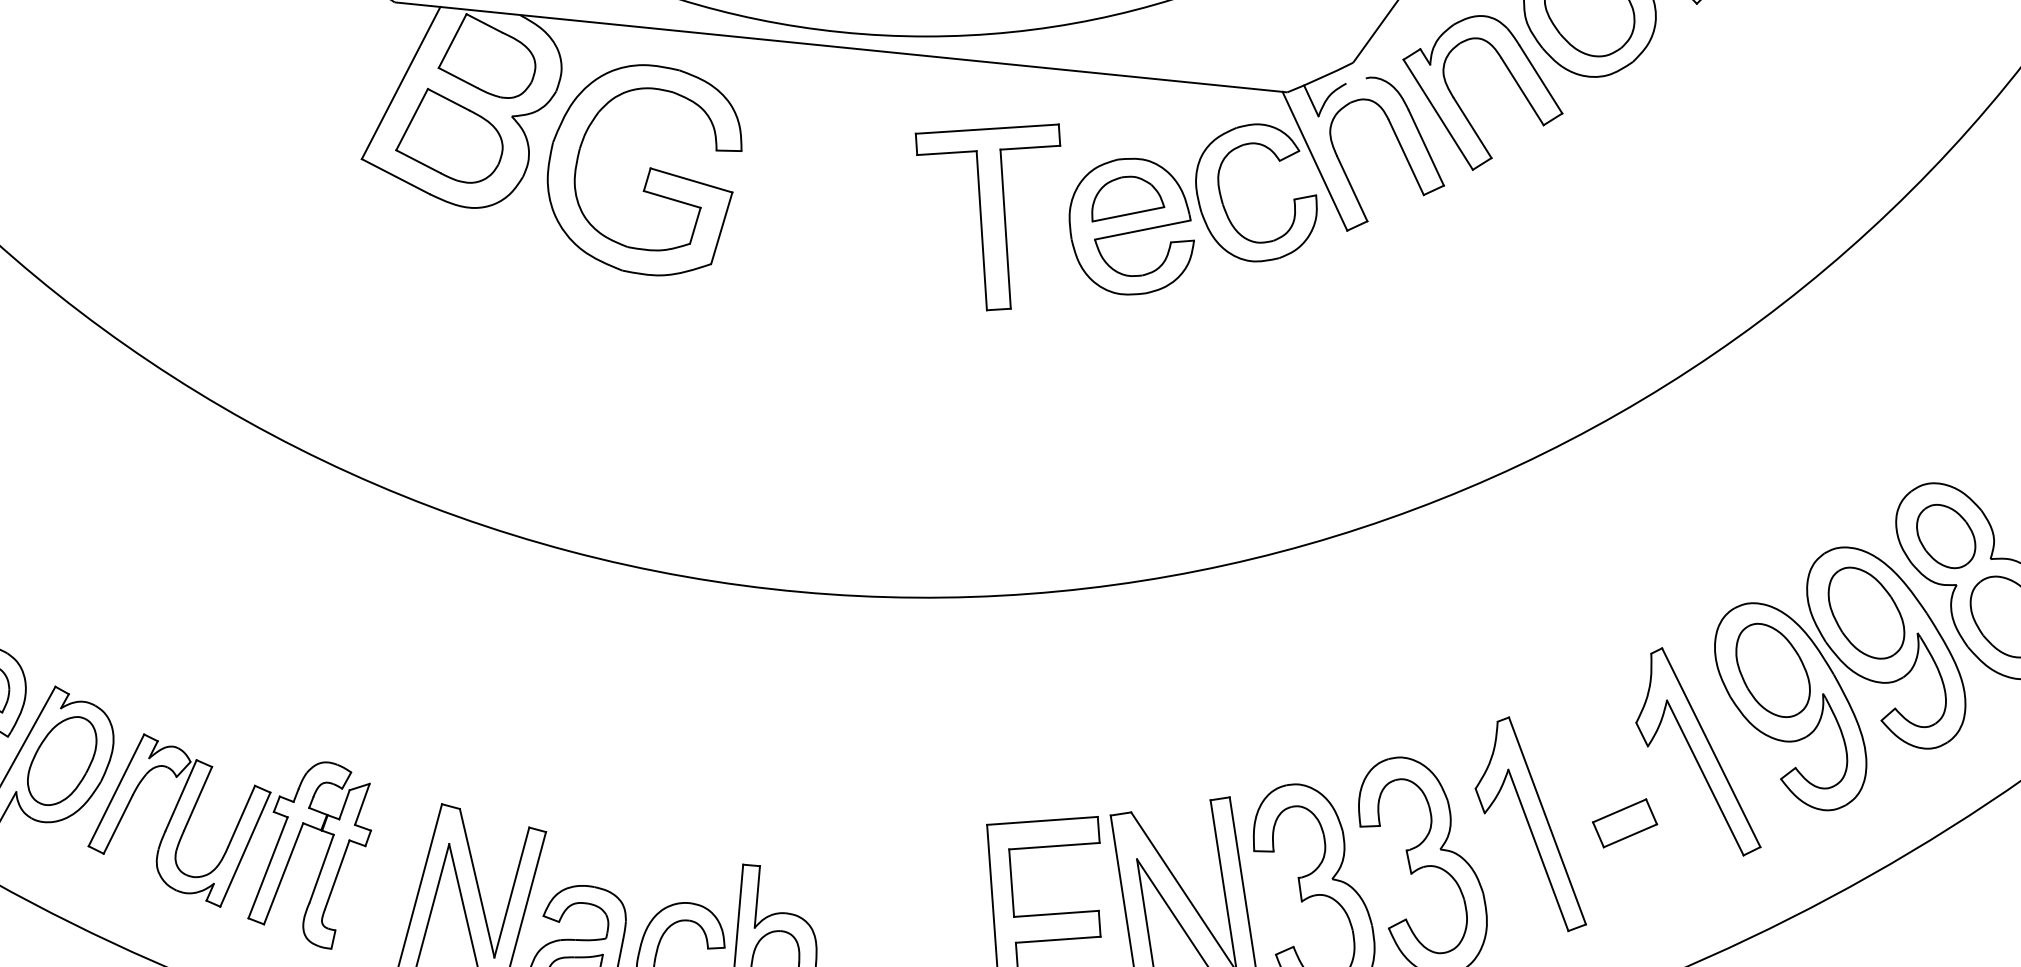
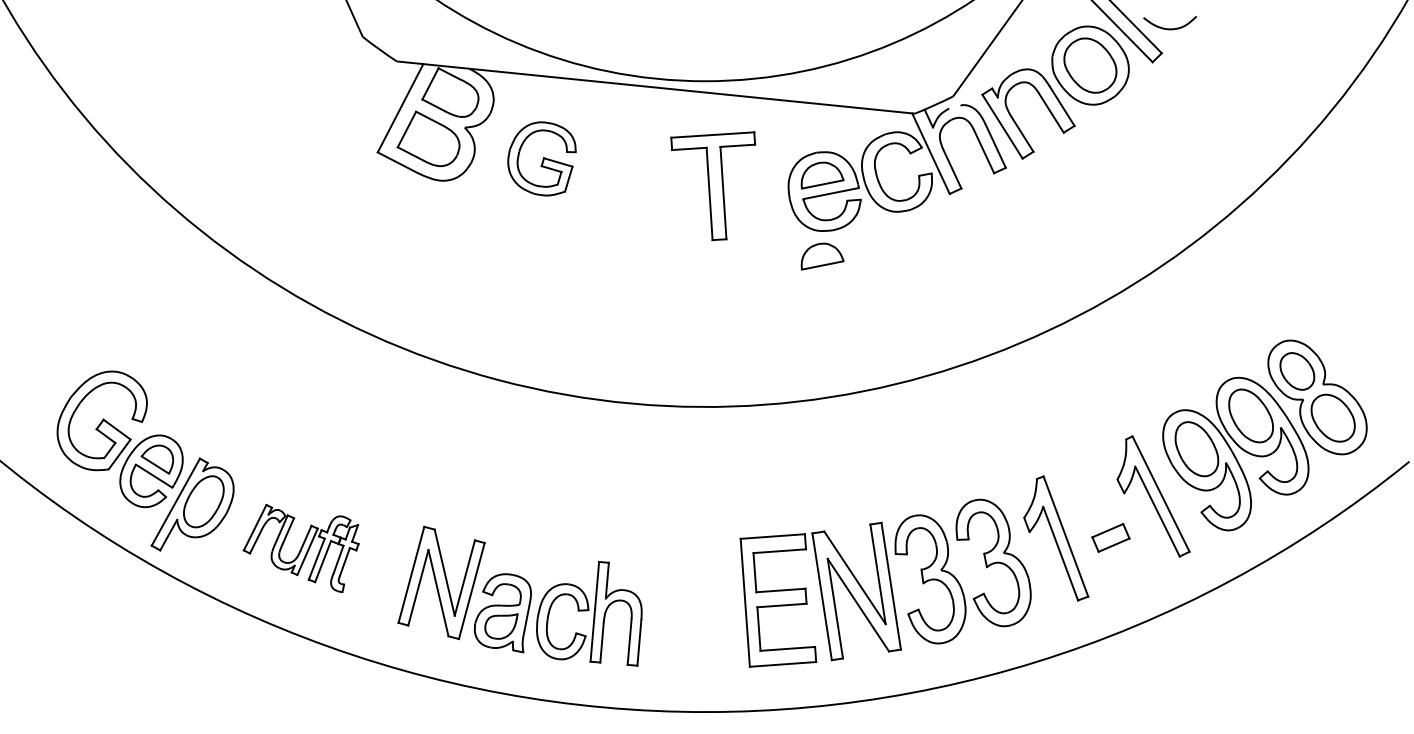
part: (643, 169) -> (541, 158), size x0.6
part: (988, 217) -> (713, 186), moved
part: (1128, 338) -> (822, 256), added
part: (230, 841) -> (301, 548), size x0.7

